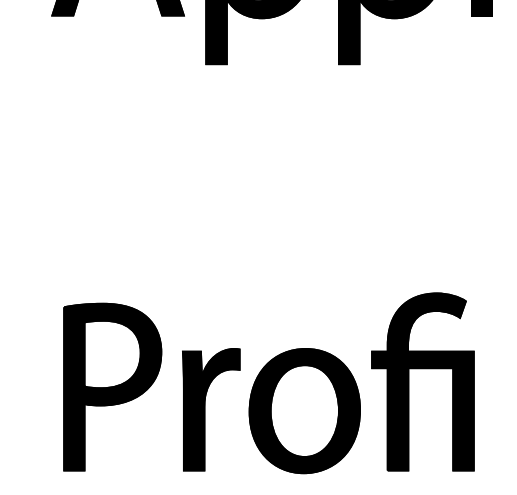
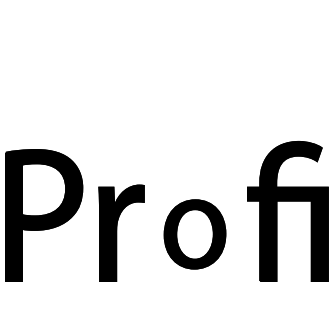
part: (304, 411) -> (194, 234), size x0.7

